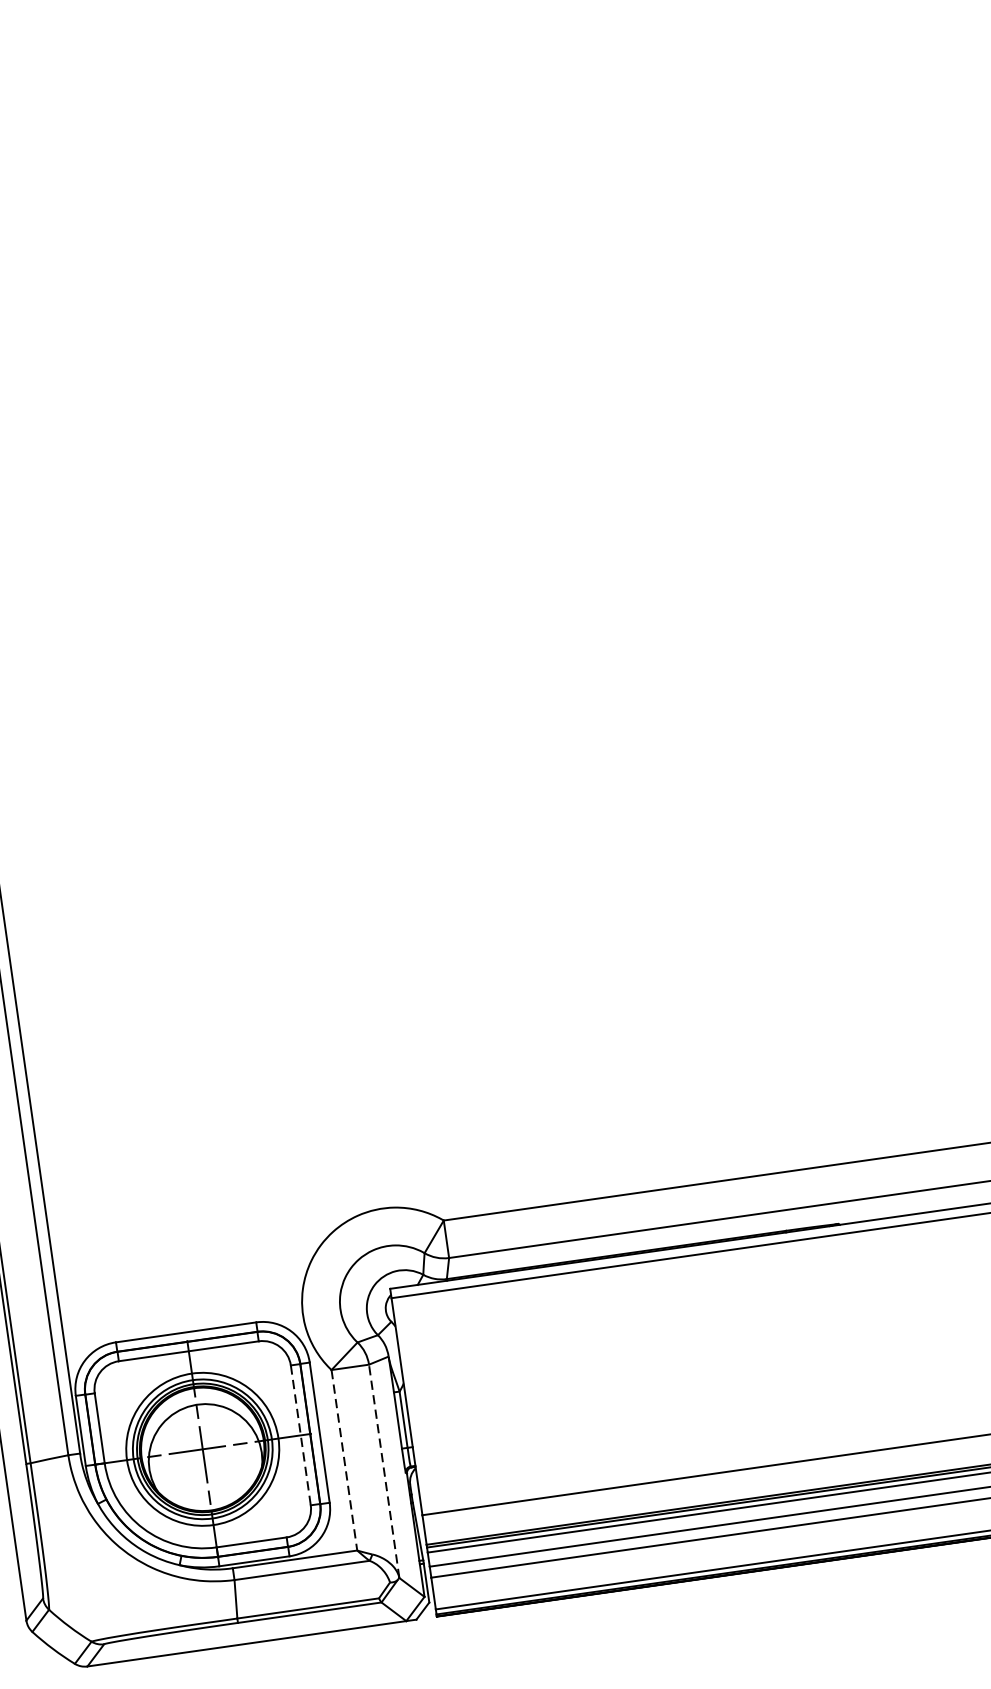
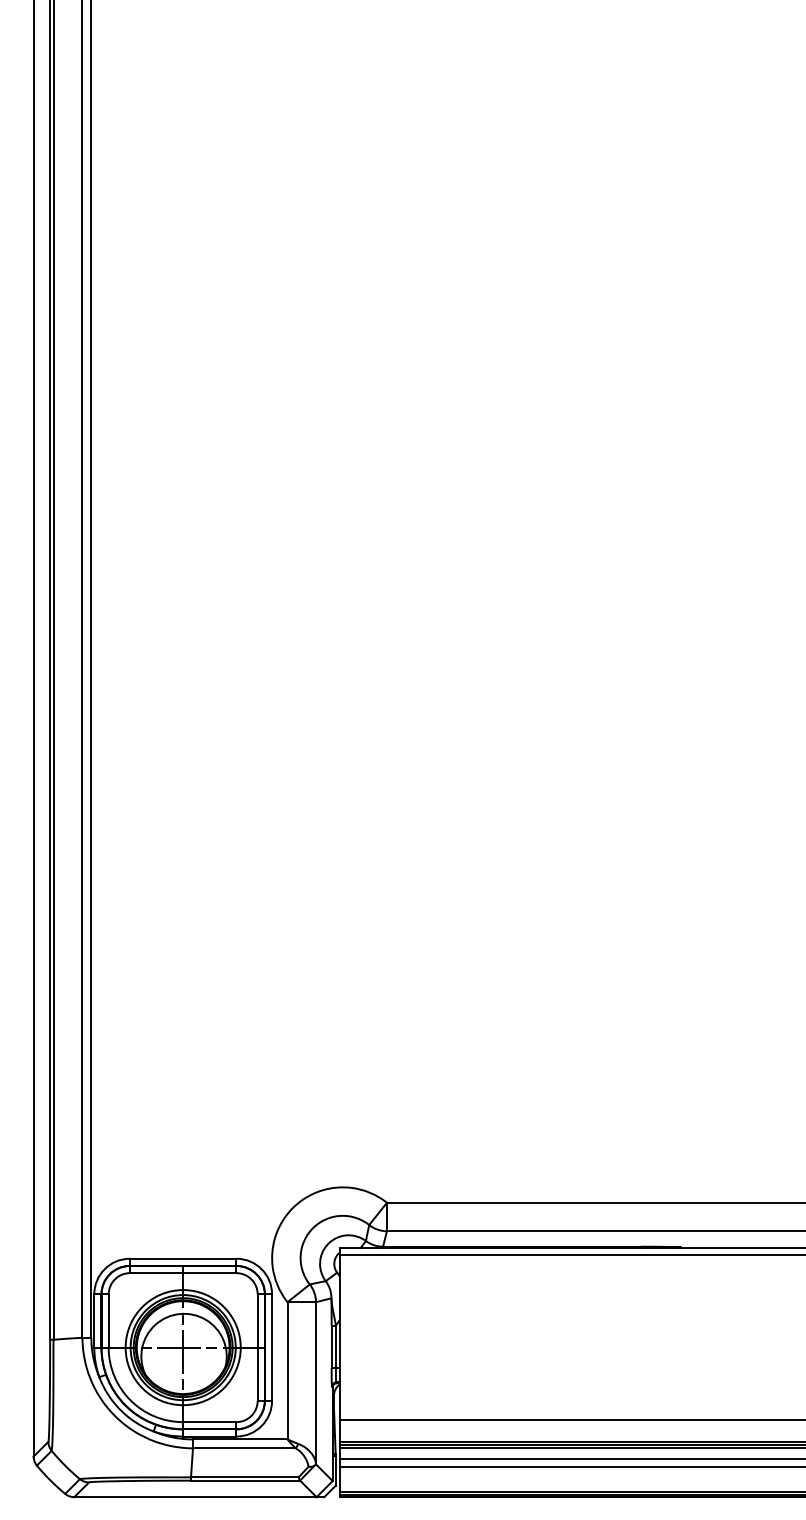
line: (300, 1436) -> (257, 1348), dashed -> solid
line: (344, 1459) -> (287, 1370), dashed -> solid
line: (384, 1470) -> (316, 1382), dashed -> solid

